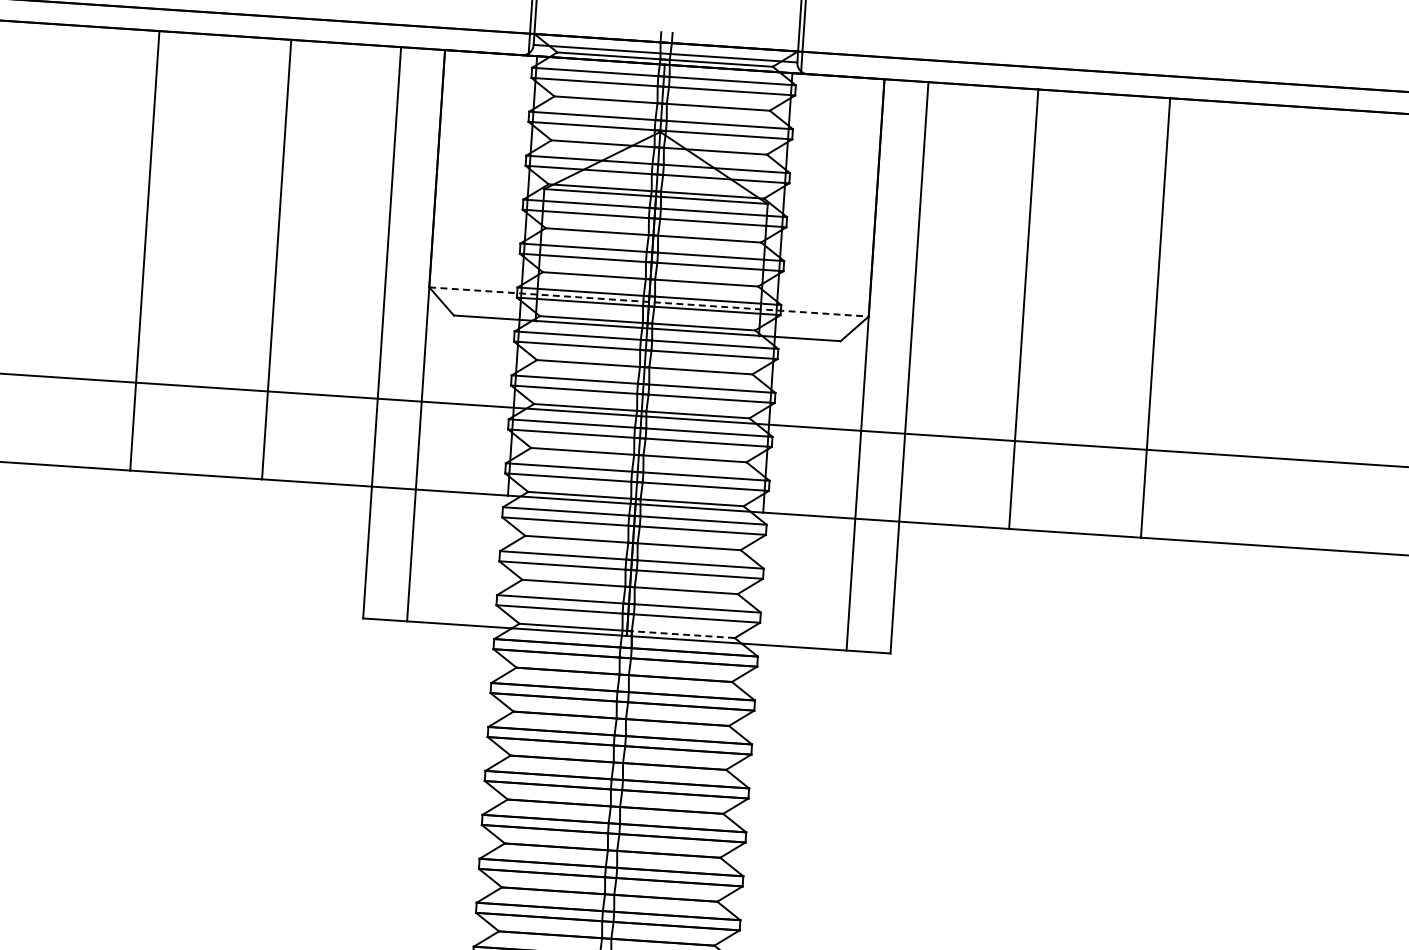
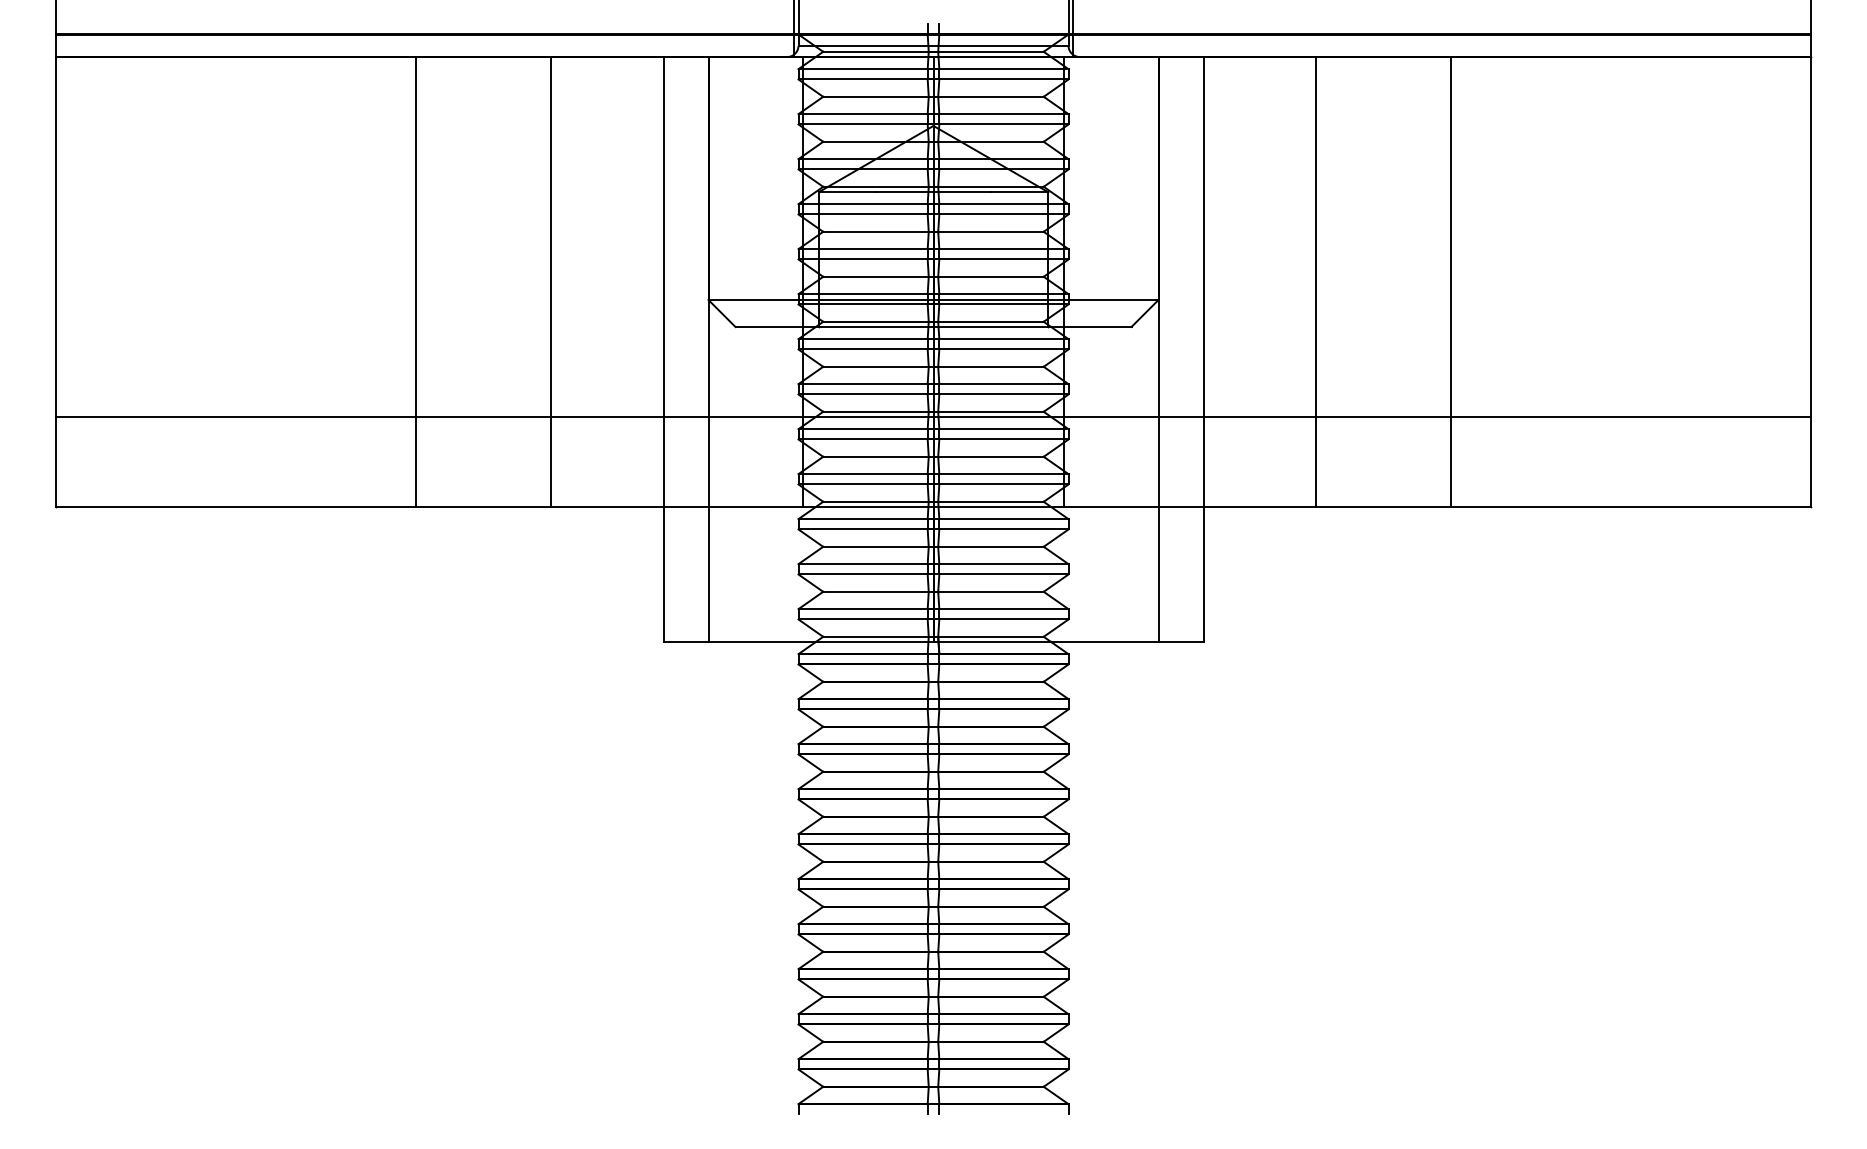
line: (650, 301) -> (934, 299), dashed -> solid
line: (678, 634) -> (986, 636), dashed -> solid

